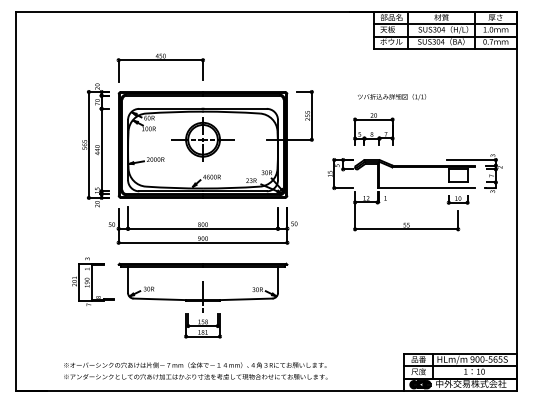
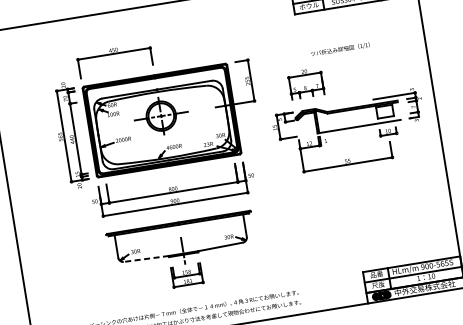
text: (392, 97) -> (340, 49), moved
part: (93, 281) -> (87, 252), removed
line: (159, 299) -> (146, 259), solid -> dashed

